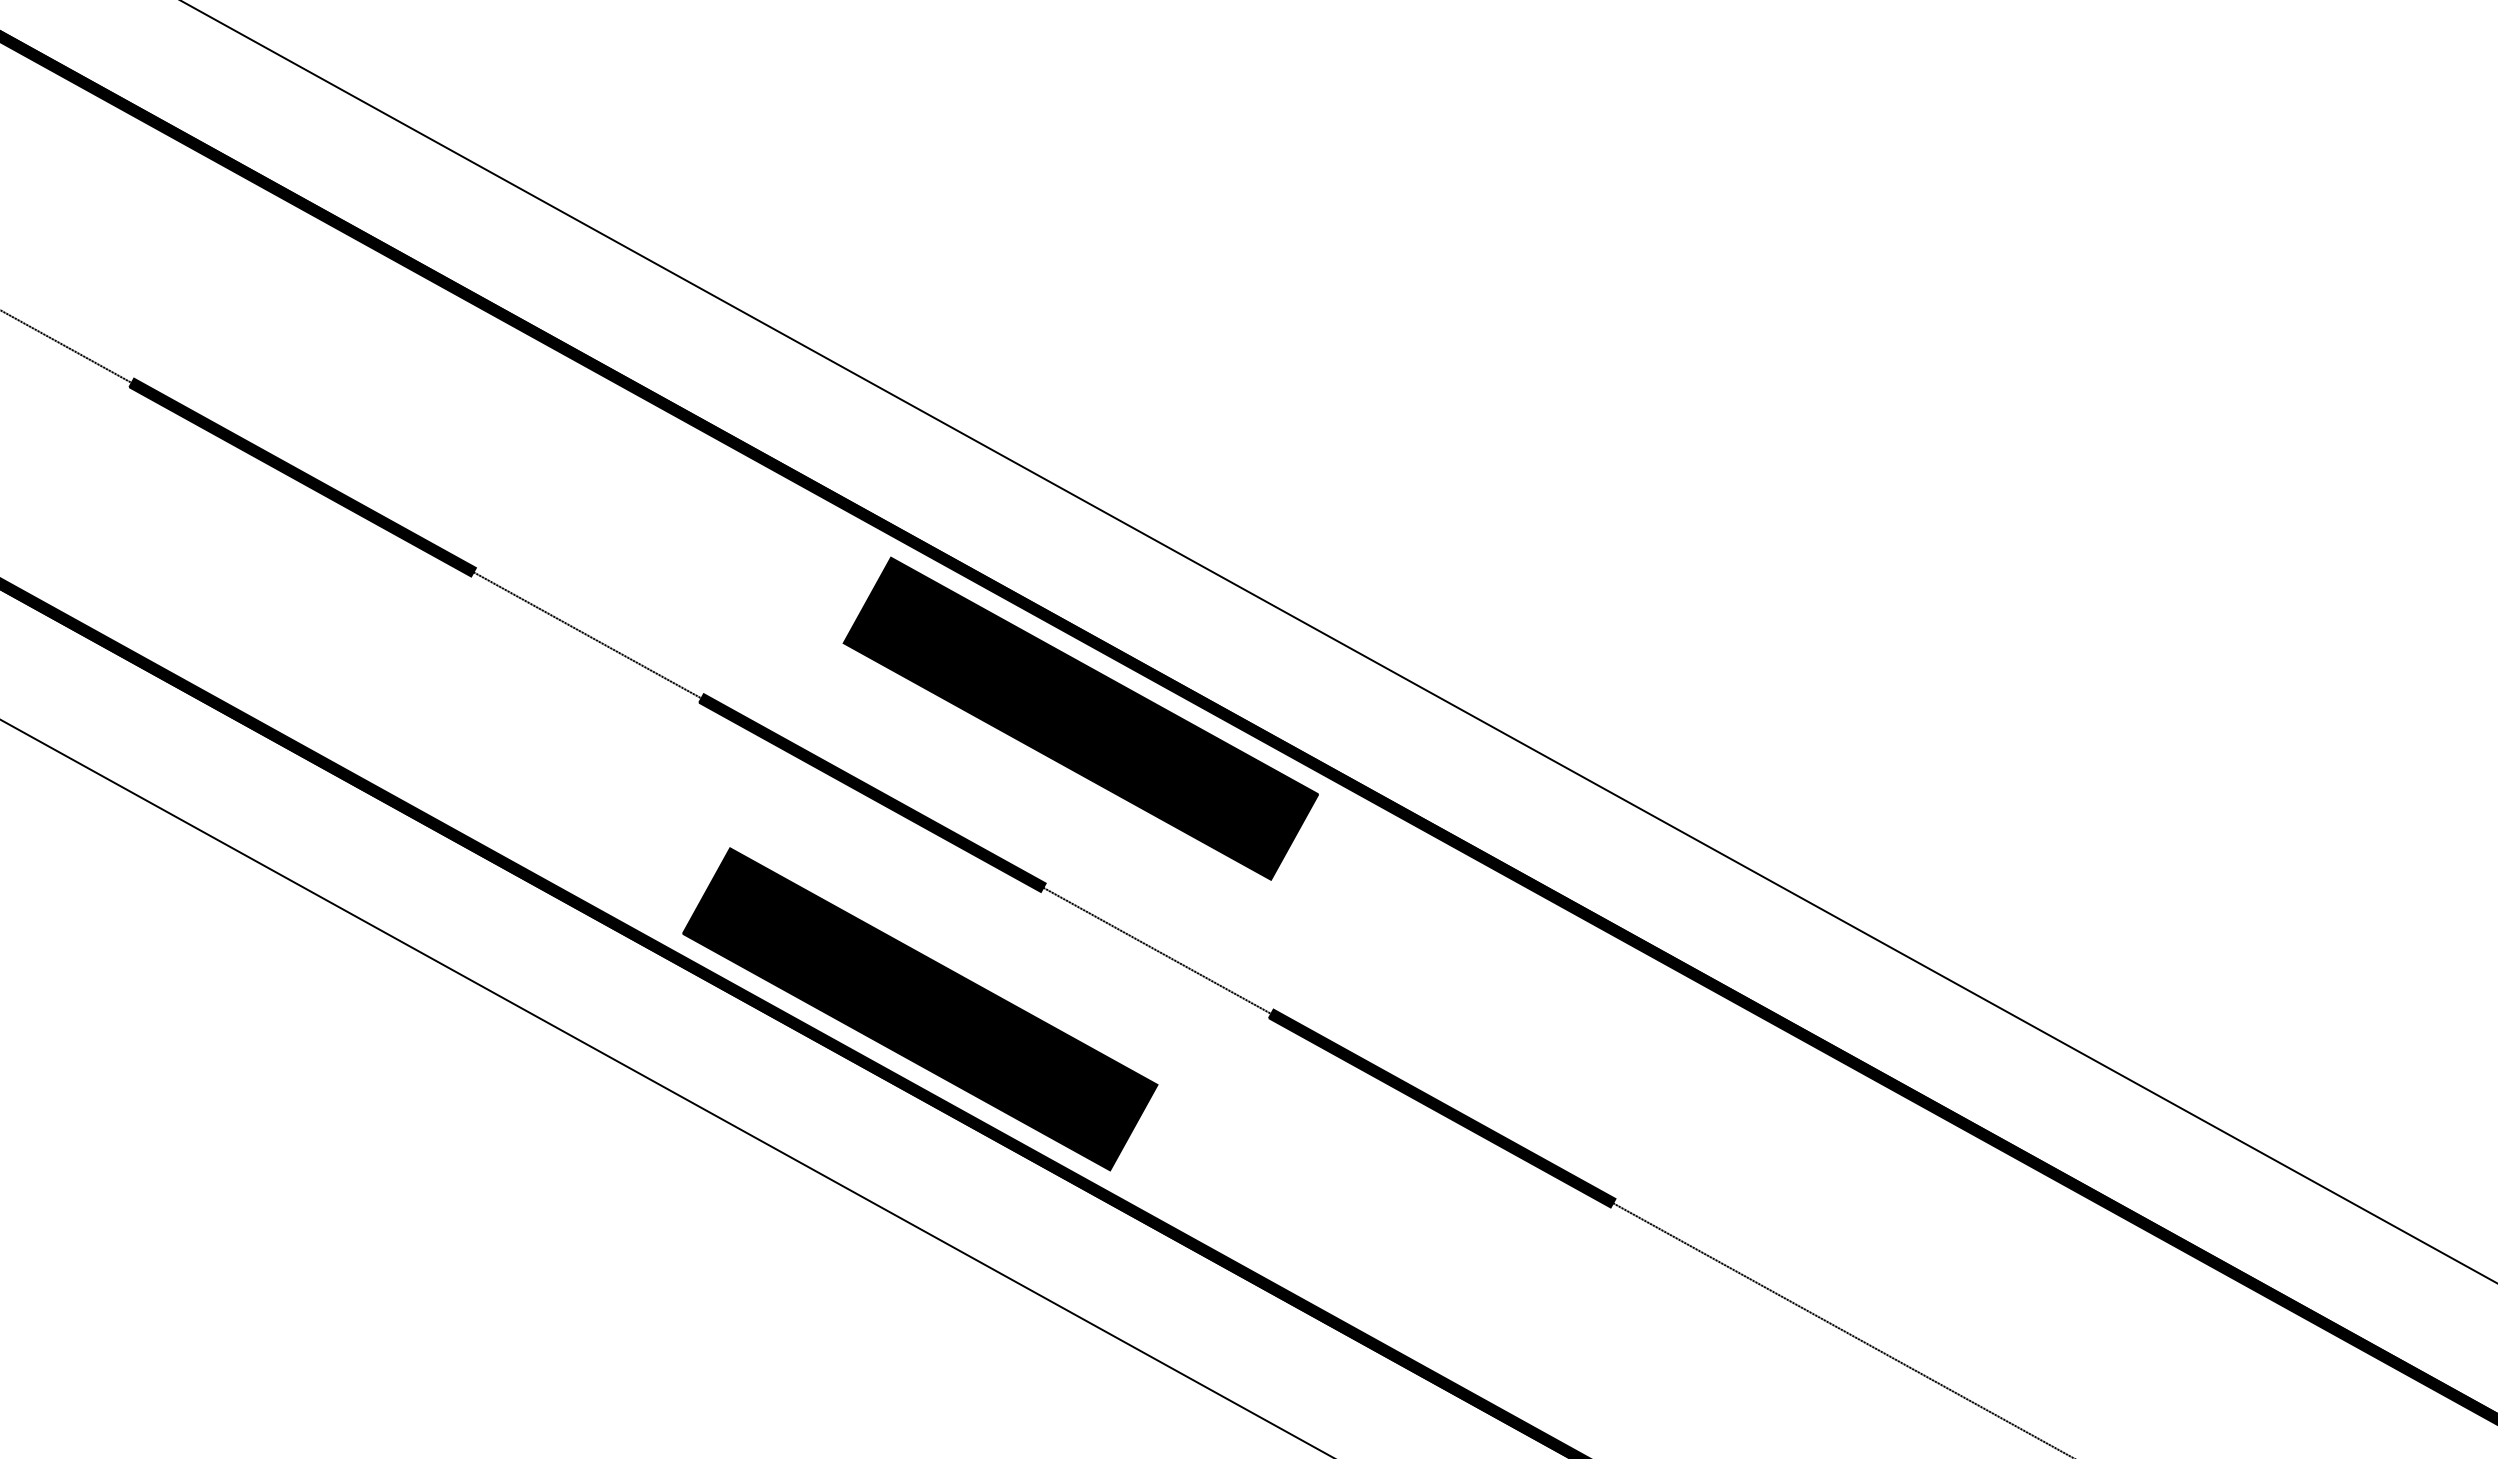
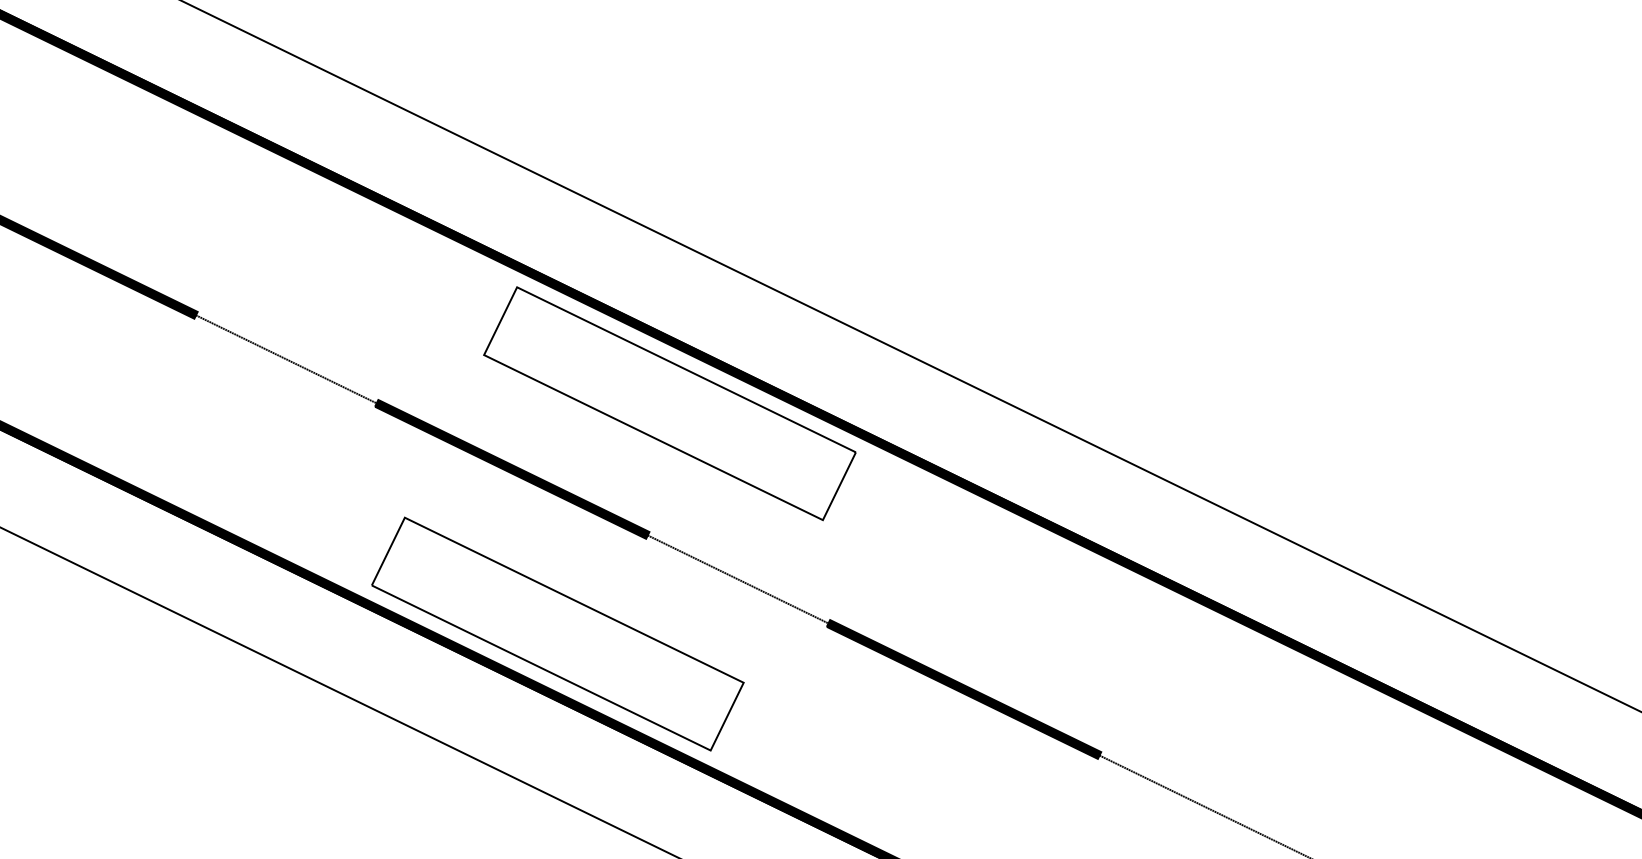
fill: (1080, 718) -> (669, 403), removed
fill: (919, 1009) -> (557, 634), removed

